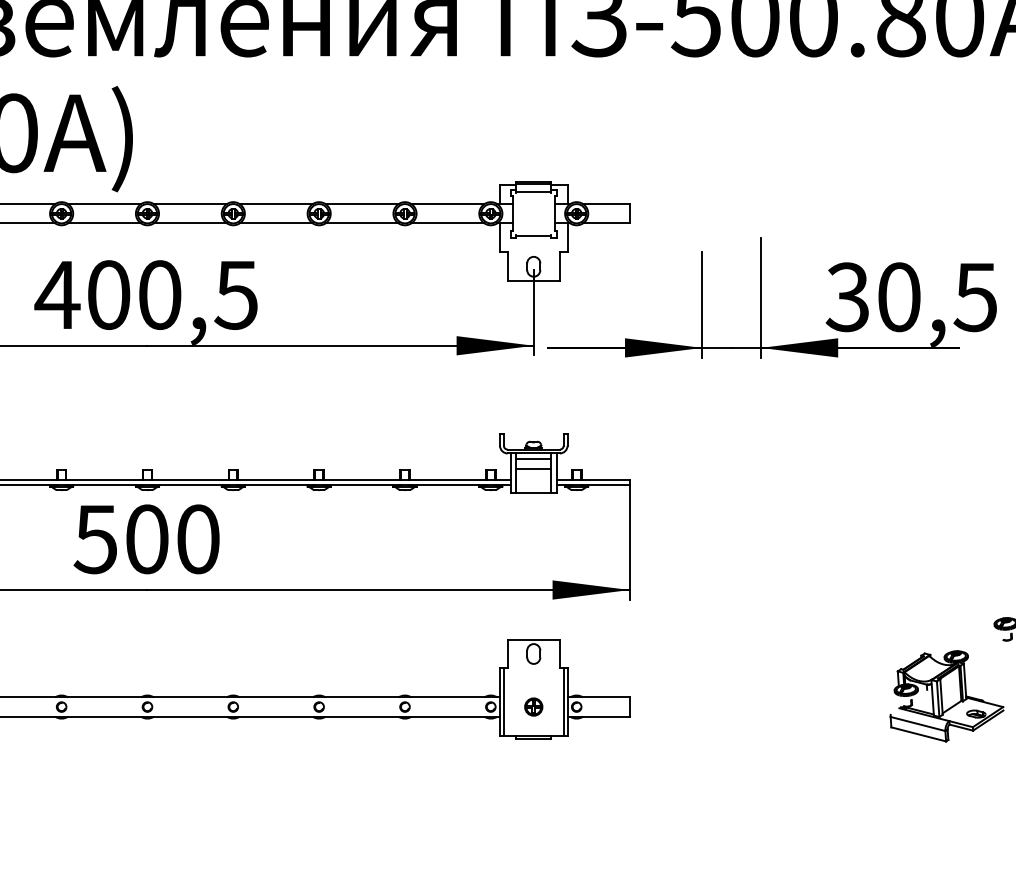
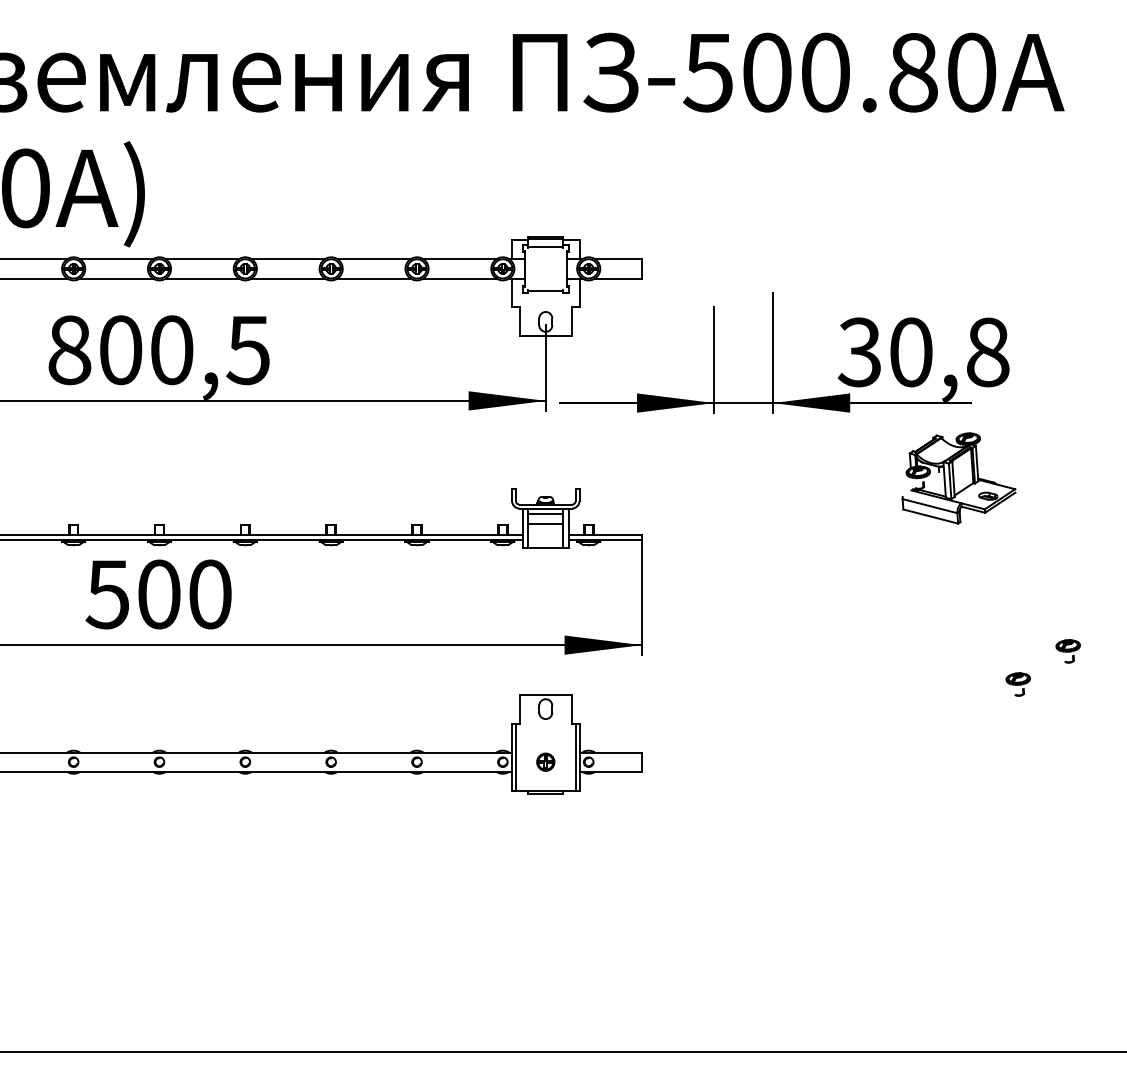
text: (57, 295) -> (69, 350), 400,5 -> 800,5
text: (975, 297) -> (987, 352), 30,5 -> 30,8
part: (946, 696) -> (958, 478), moved

